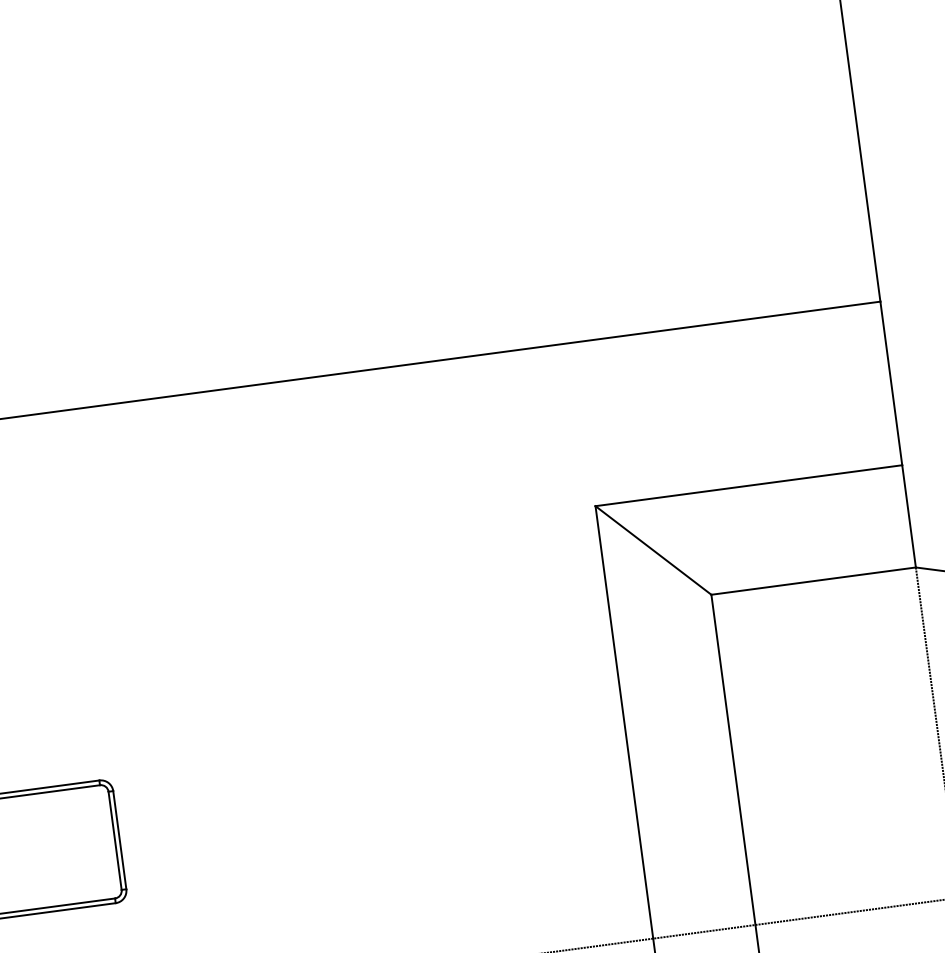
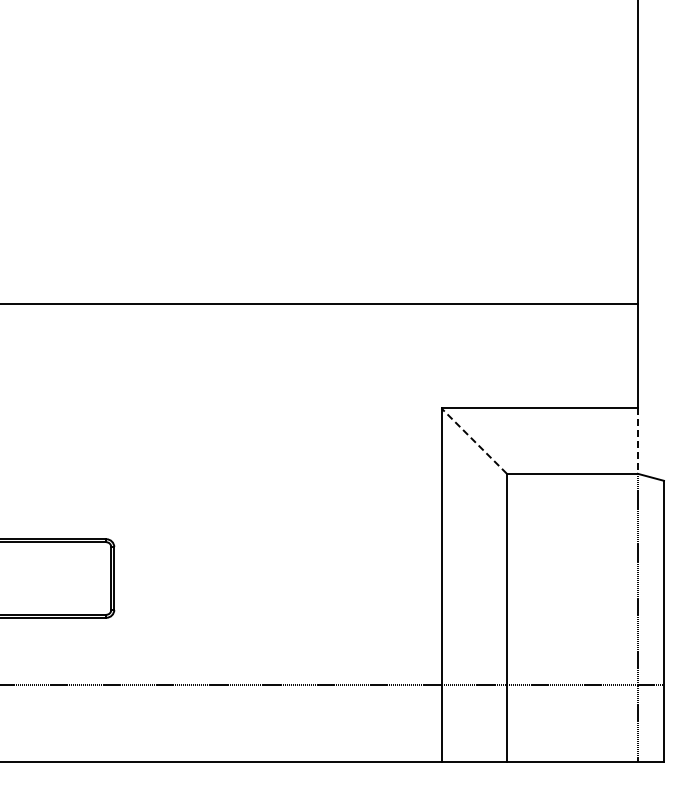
line: (908, 517) -> (637, 441), solid -> dashed
line: (652, 549) -> (473, 440), solid -> dashed

